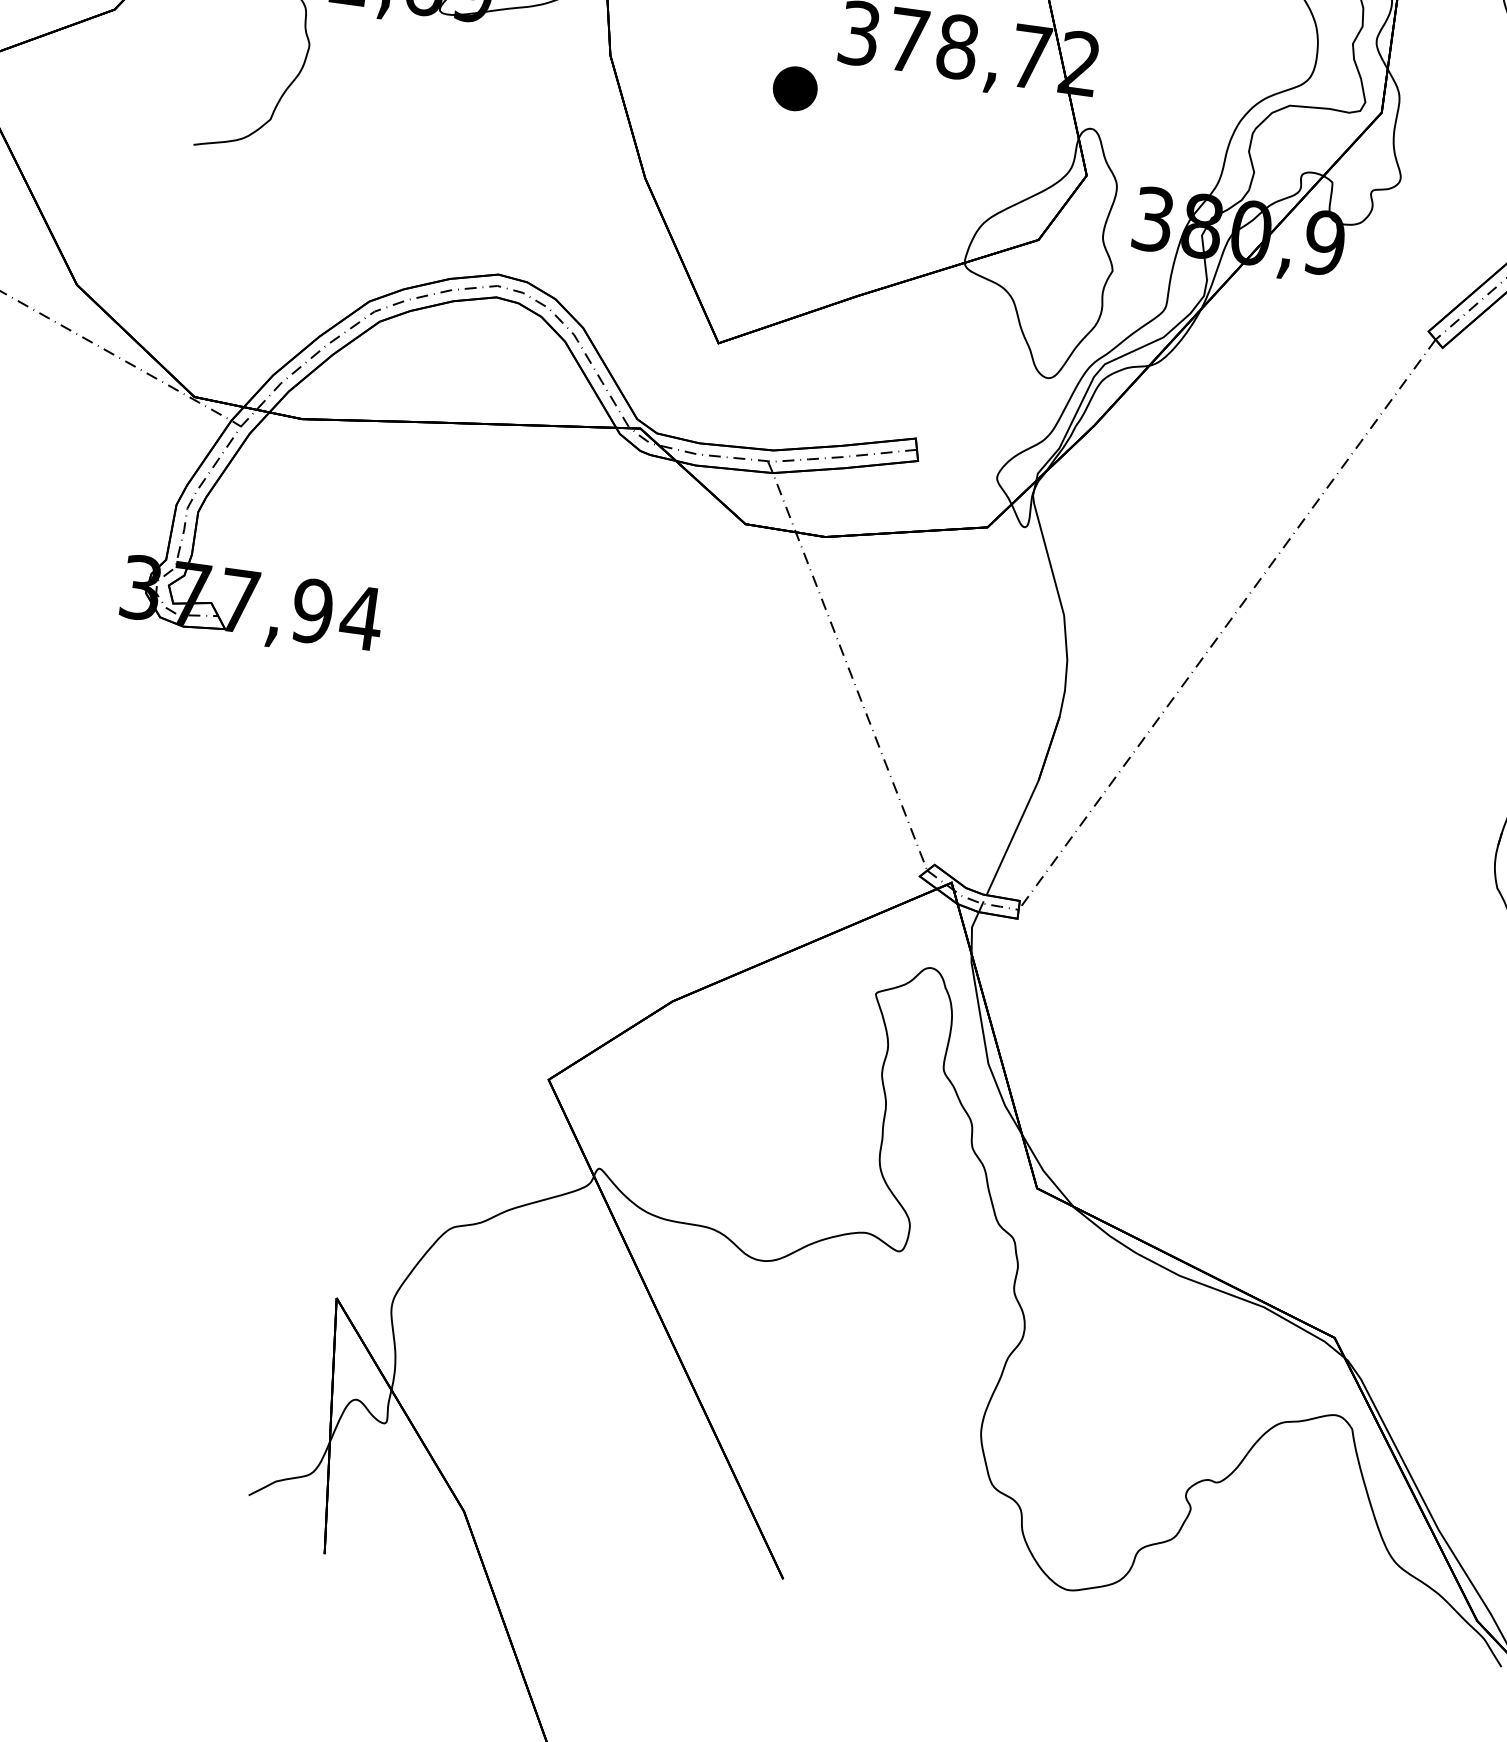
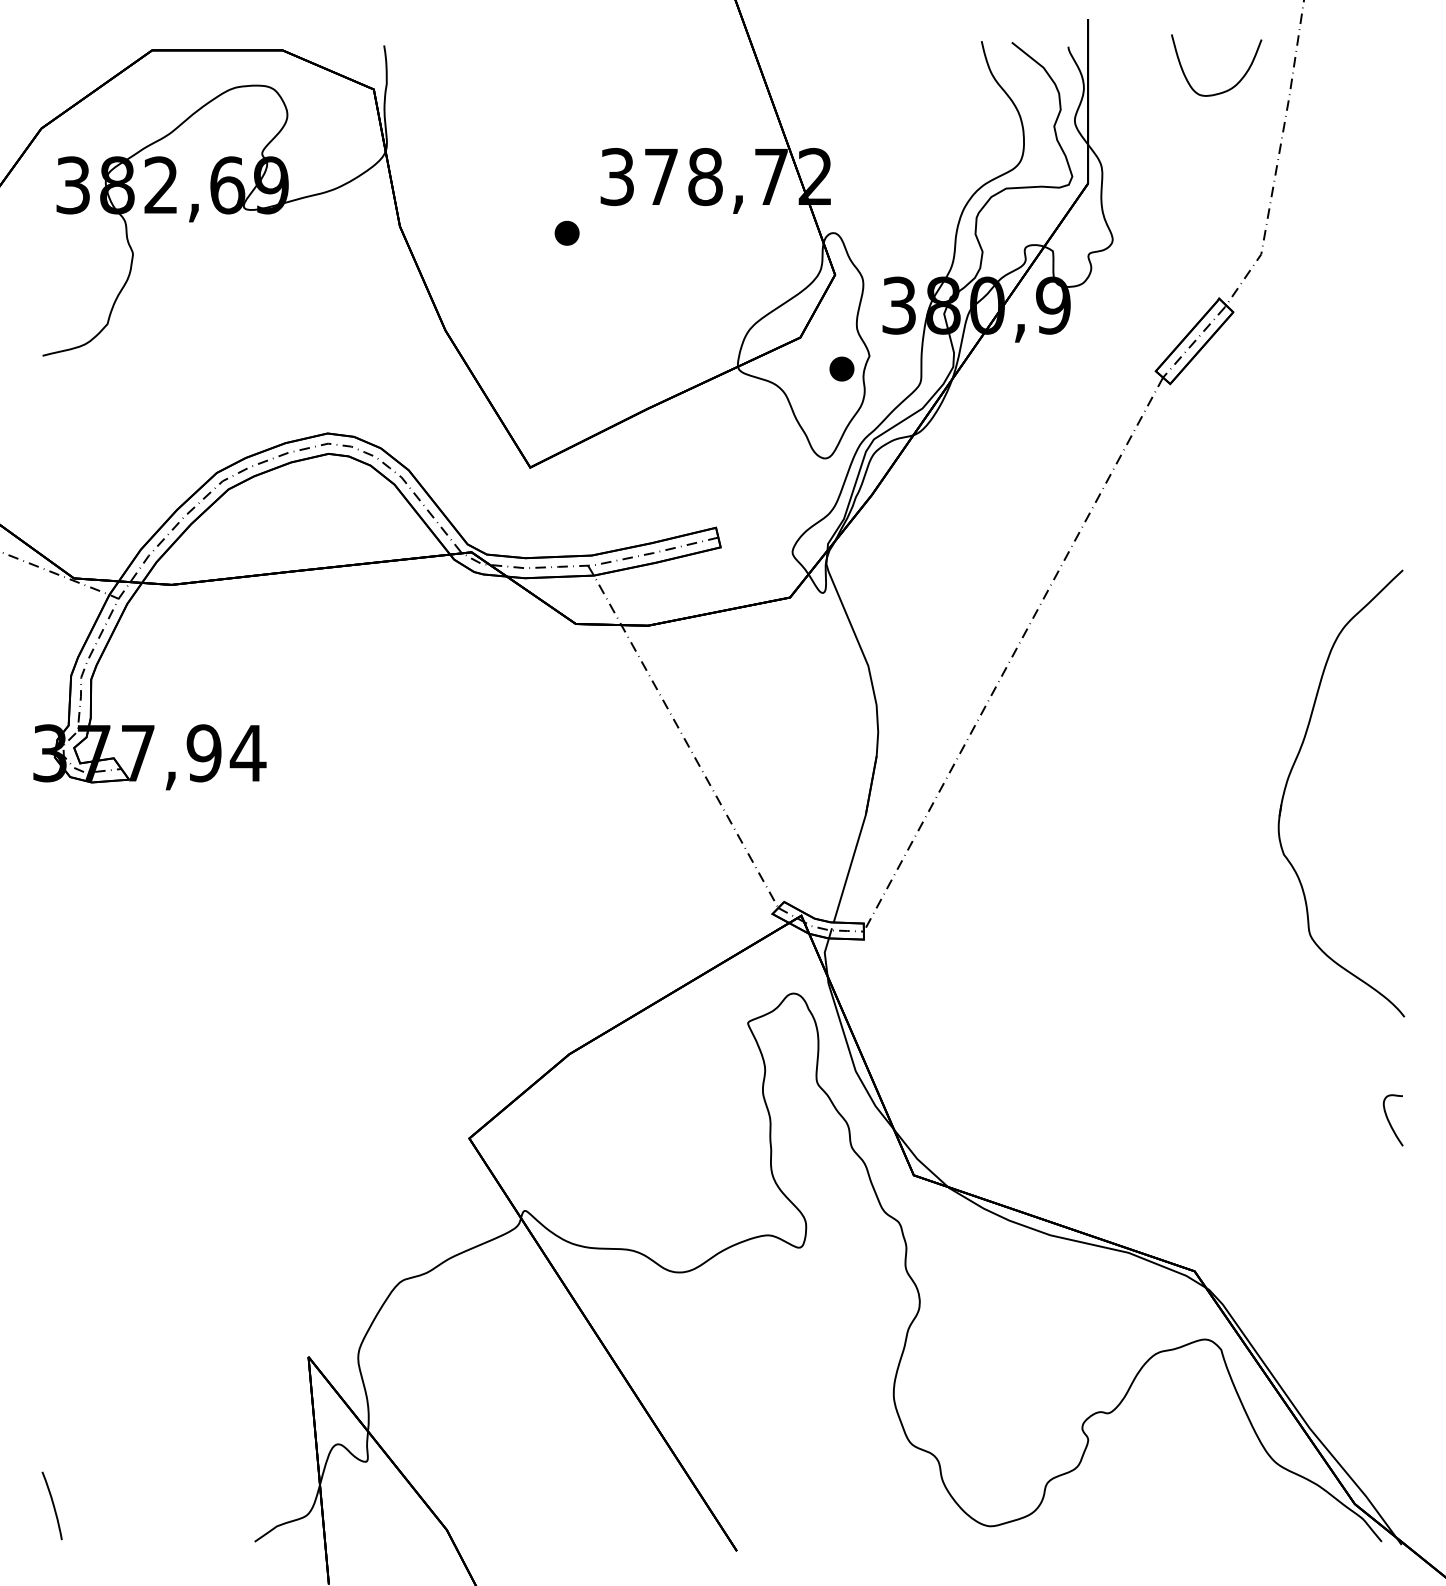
part: (794, 87) -> (566, 232), size x0.62
part: (1079, 280) -> (841, 368), added
curve: (29, 1424) -> (52, 1505), added

